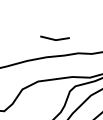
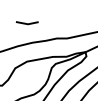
line: (53, 39) -> (26, 23), moved

